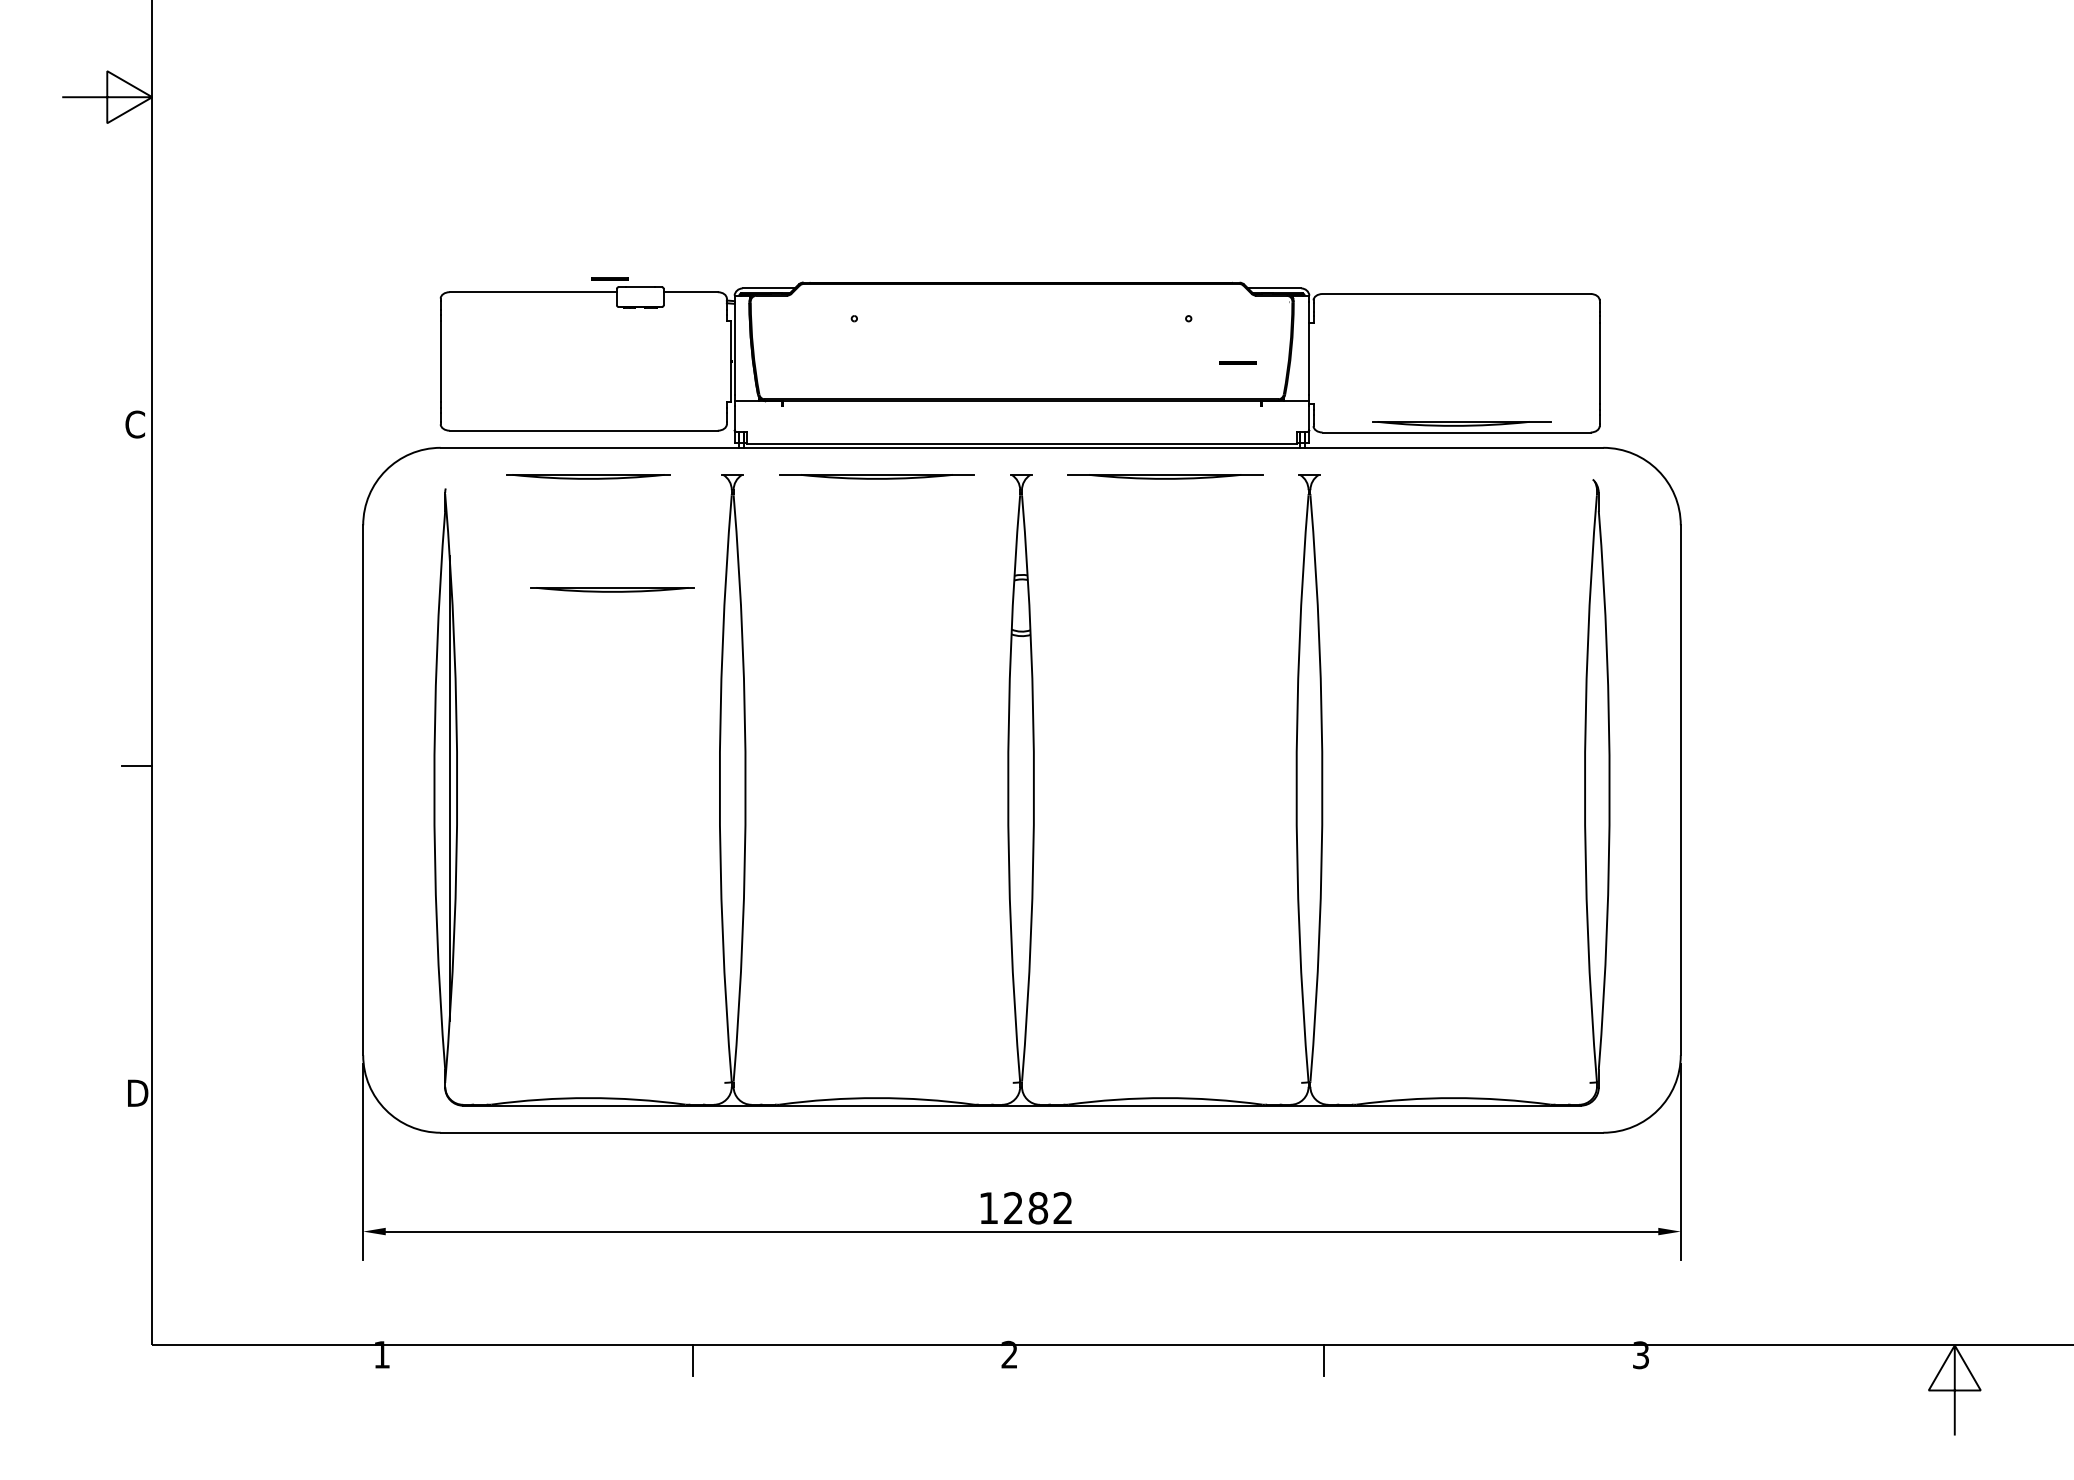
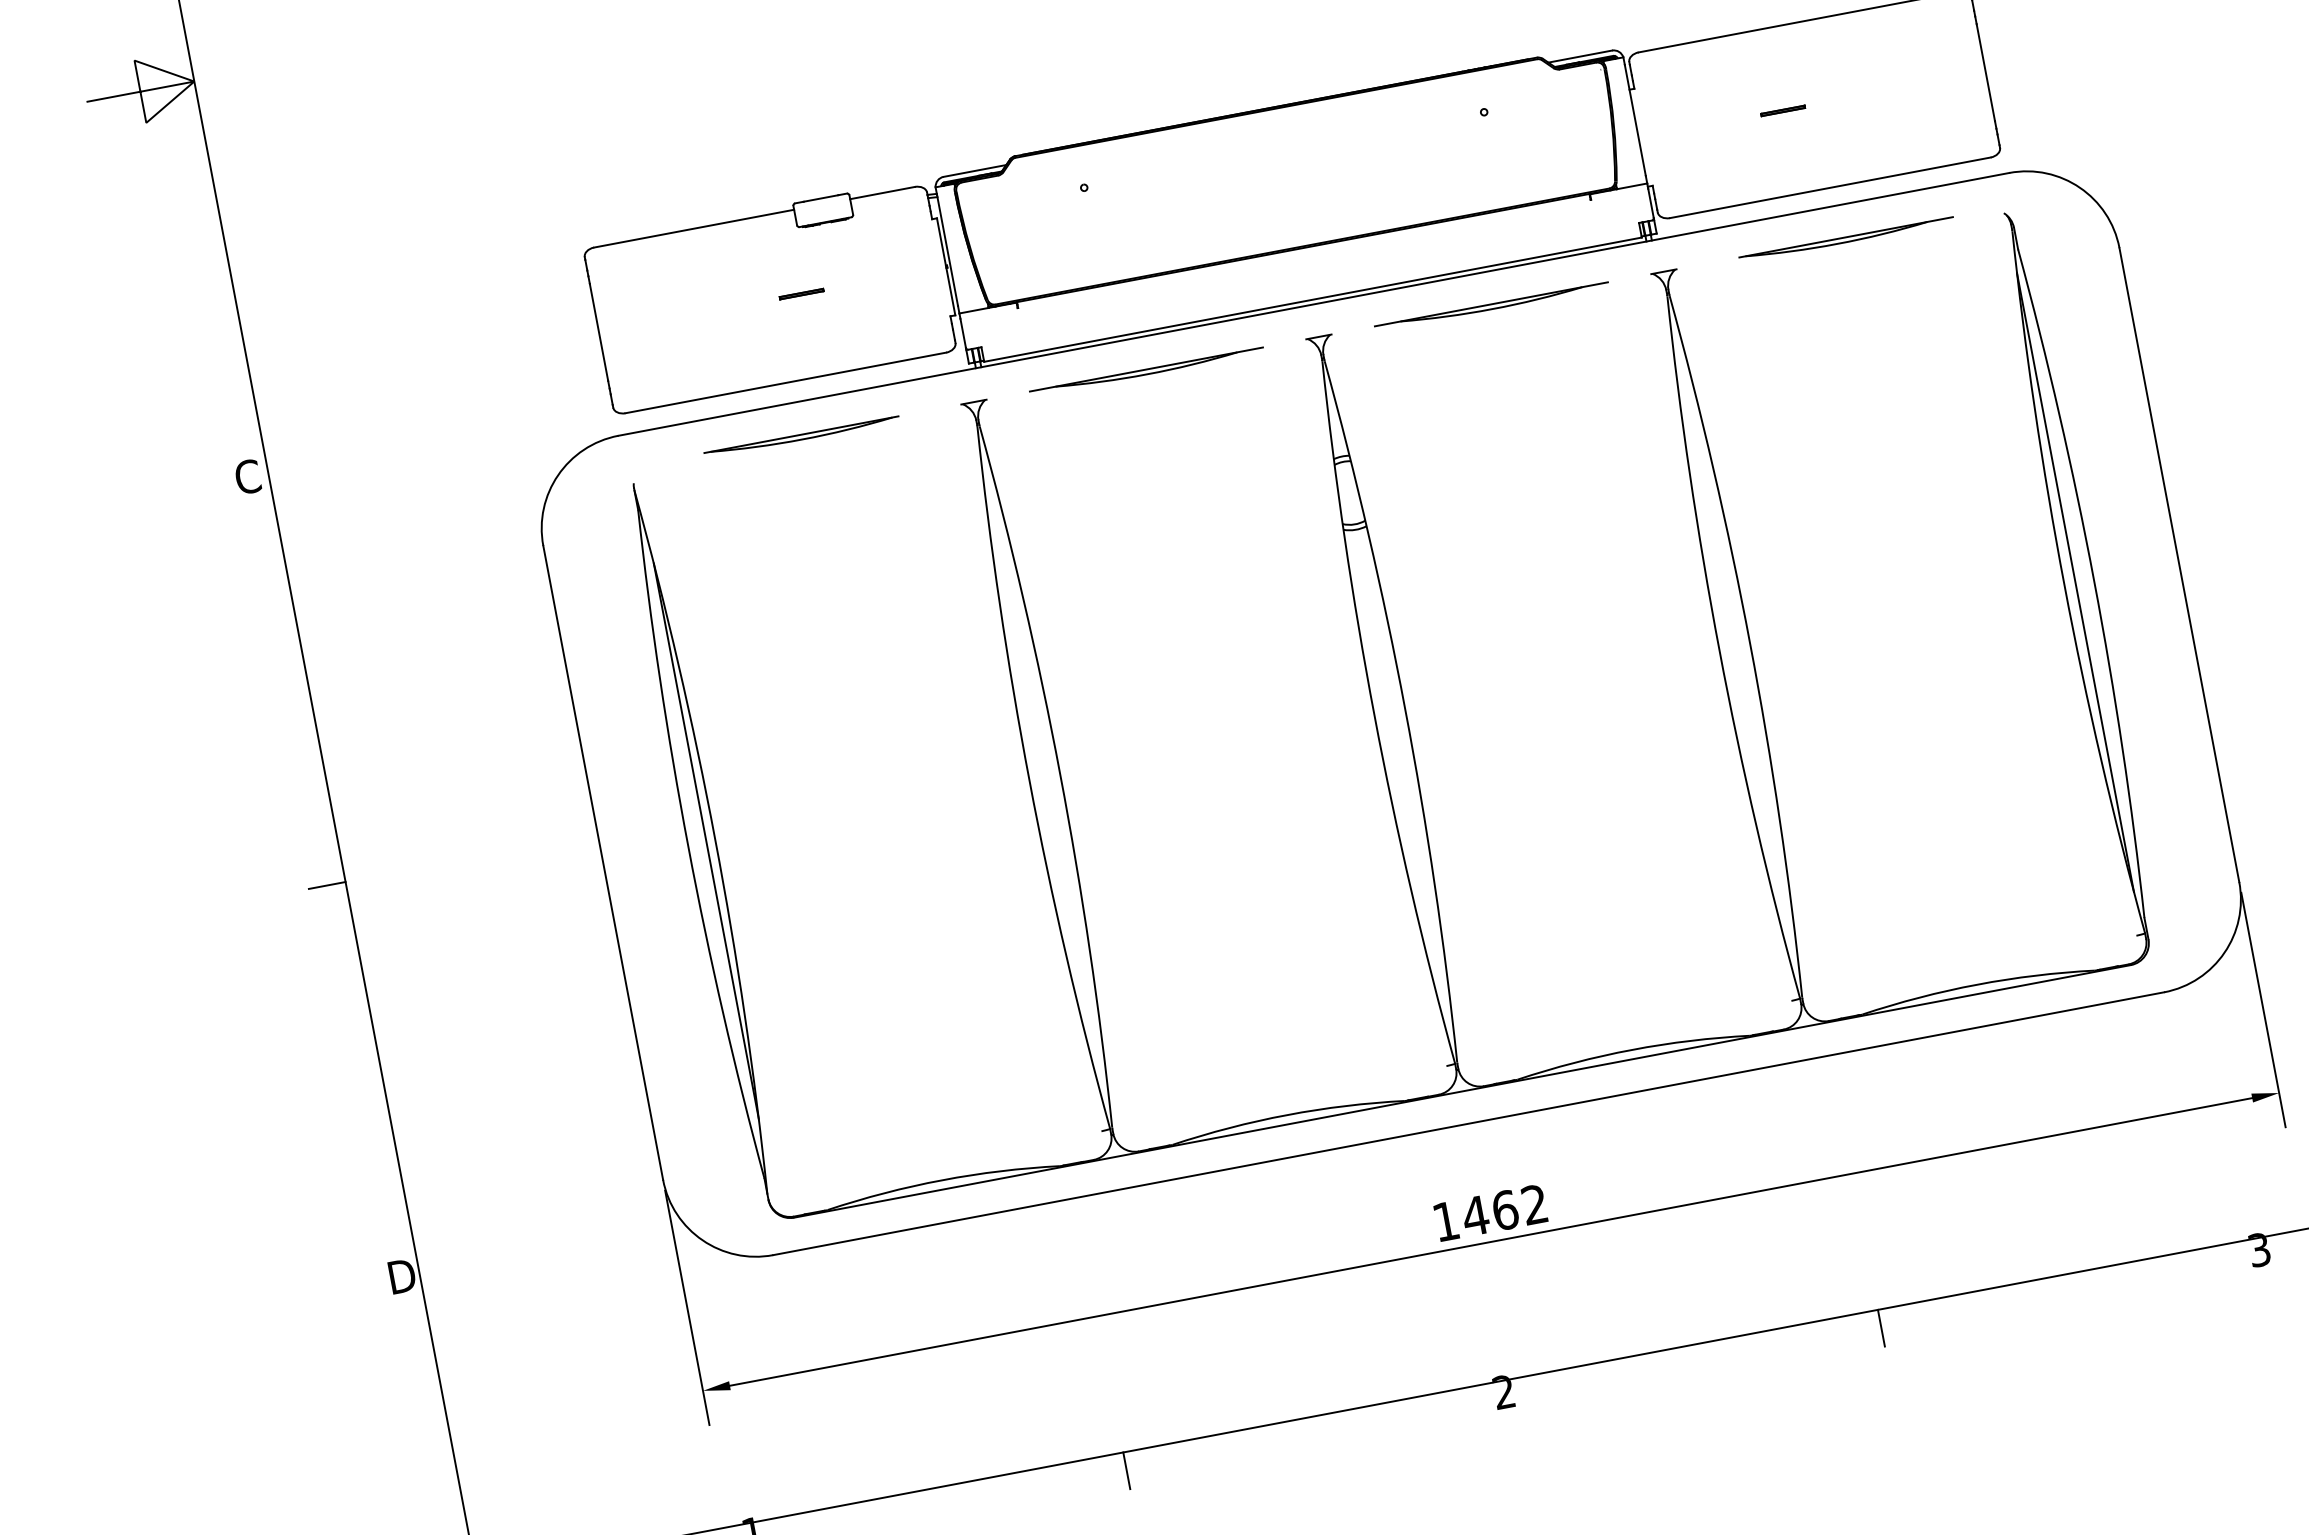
line: (609, 278) -> (800, 293), moved
line: (1237, 362) -> (1782, 110), moved
part: (1461, 423) -> (1846, 239), moved
part: (612, 589) -> (856, 566), removed
line: (1594, 788) -> (2075, 582), added
text: (1025, 1208) -> (1490, 1213), 1282 -> 1462

